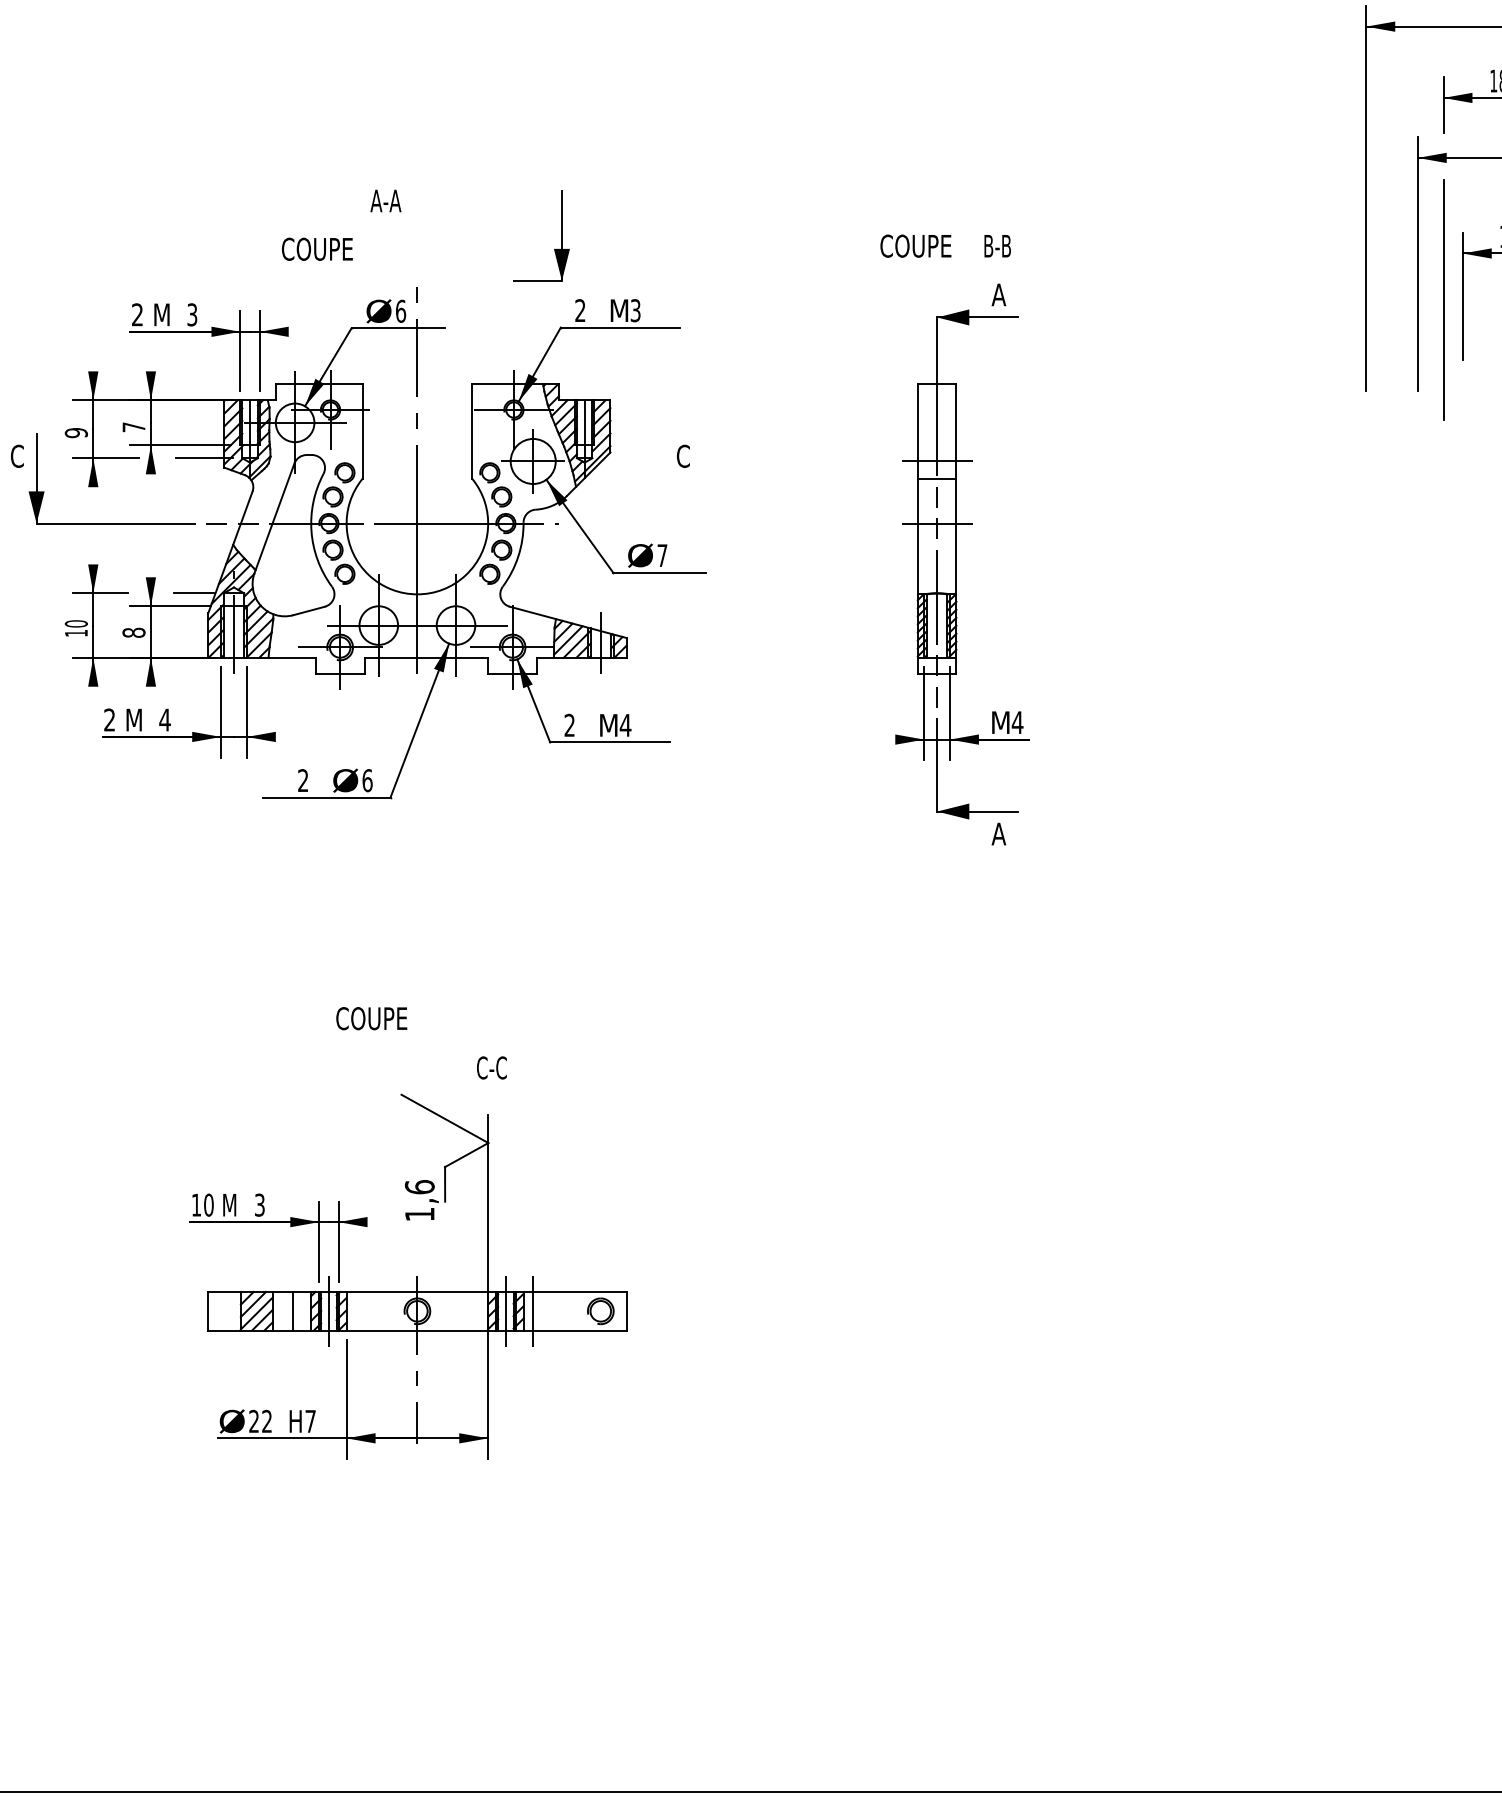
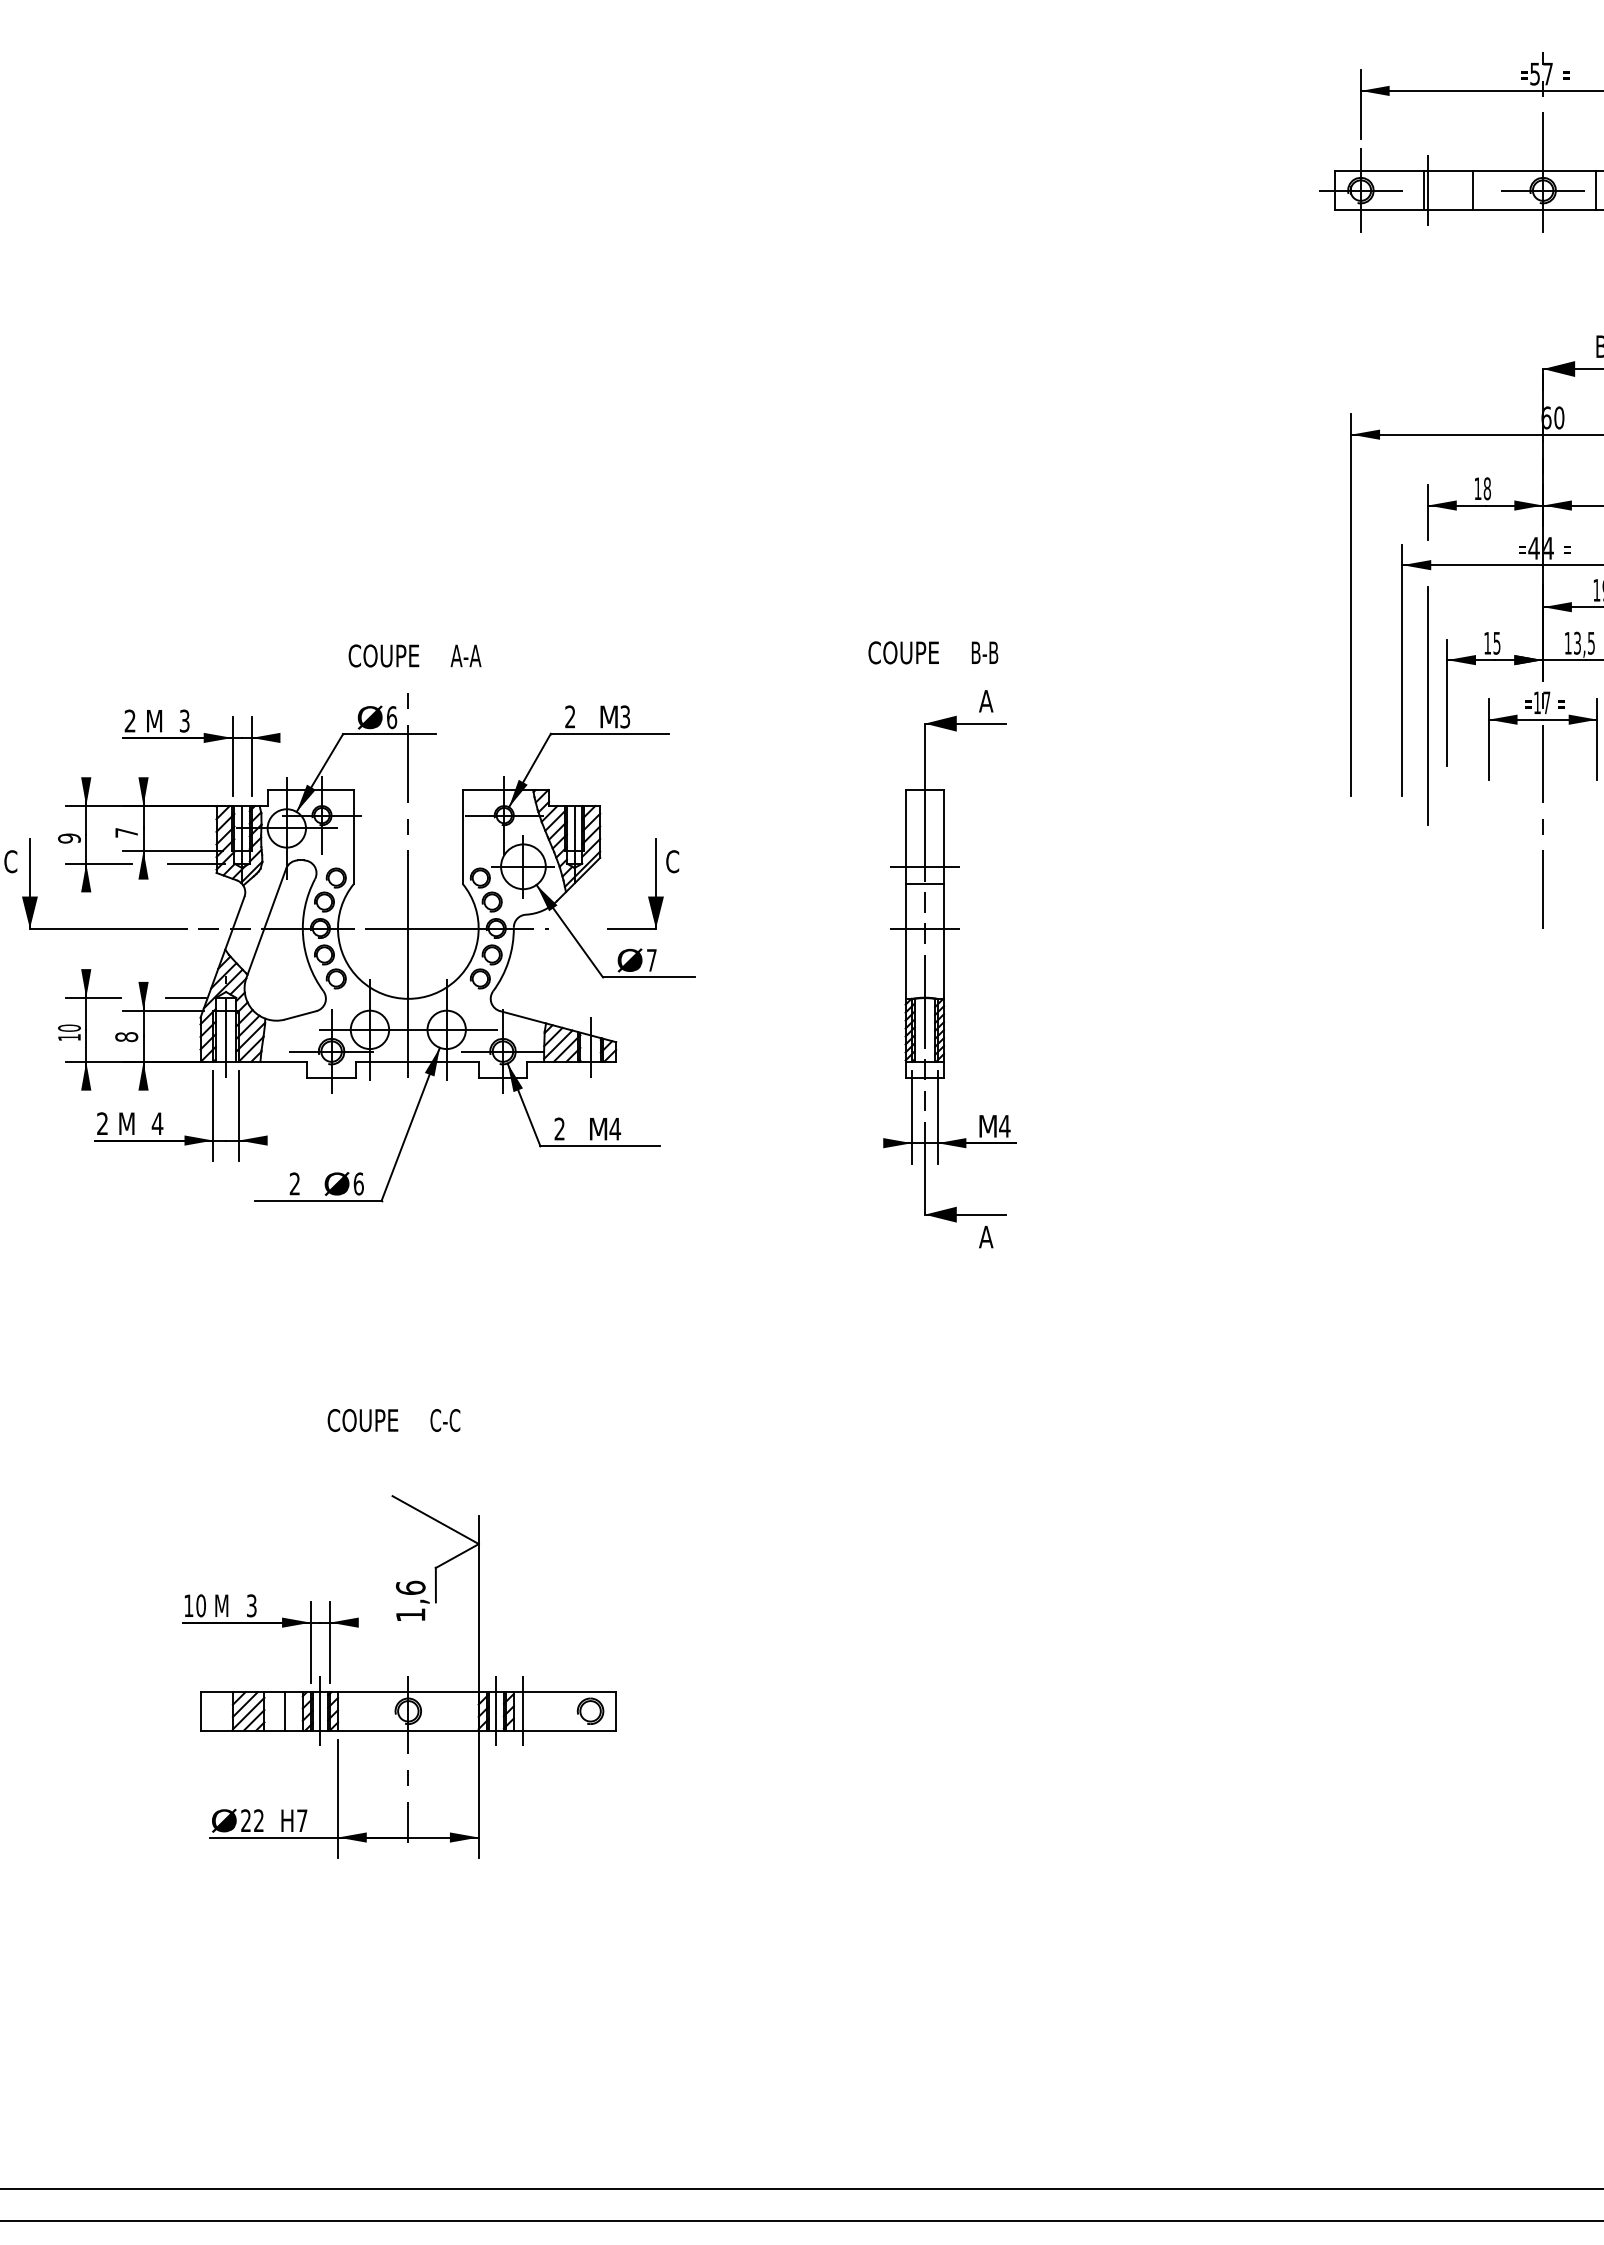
text: (385, 200) -> (465, 655), moved
text: (316, 248) -> (383, 655), moved
part: (554, 248) -> (648, 896), moved
text: (492, 1067) -> (445, 1420), moved

